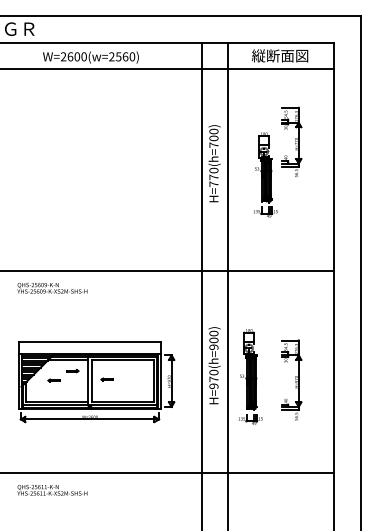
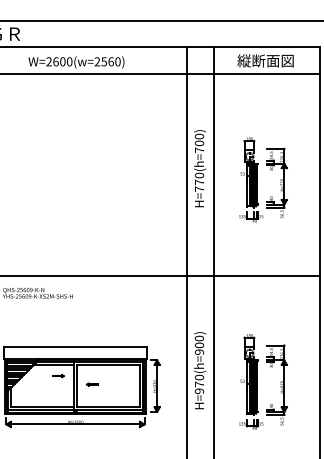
part: (291, 141) -> (277, 182), moved
part: (250, 376) -> (251, 381), moved
part: (53, 380) -> (39, 385), removed

